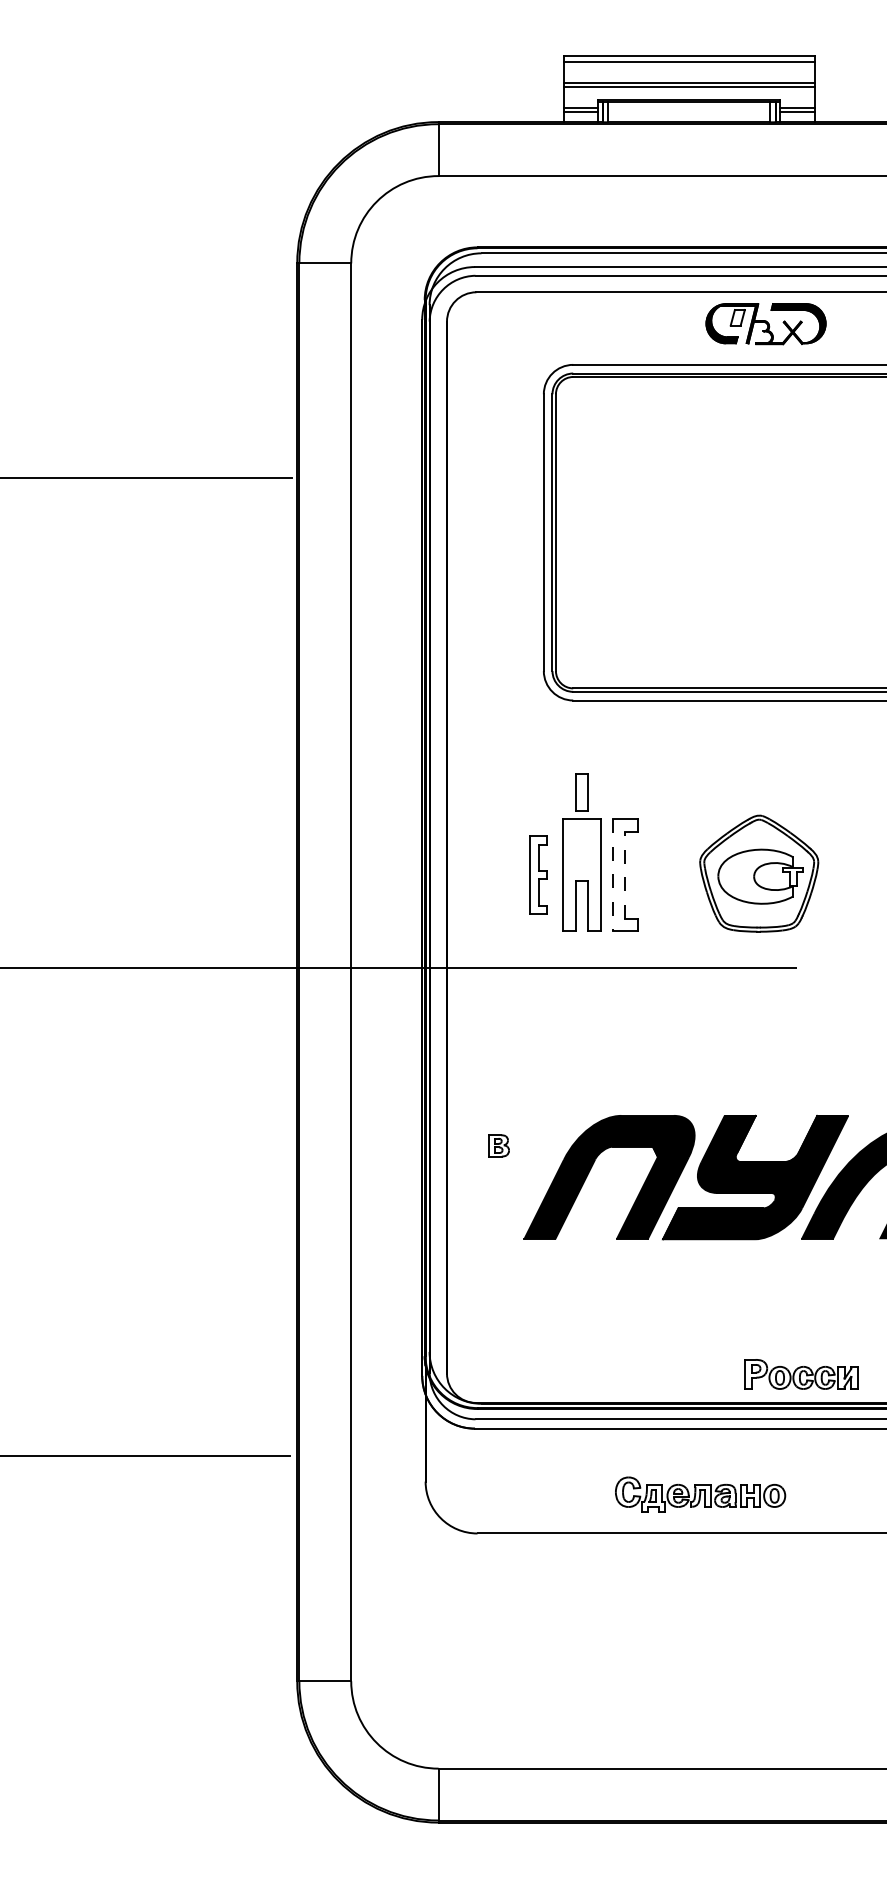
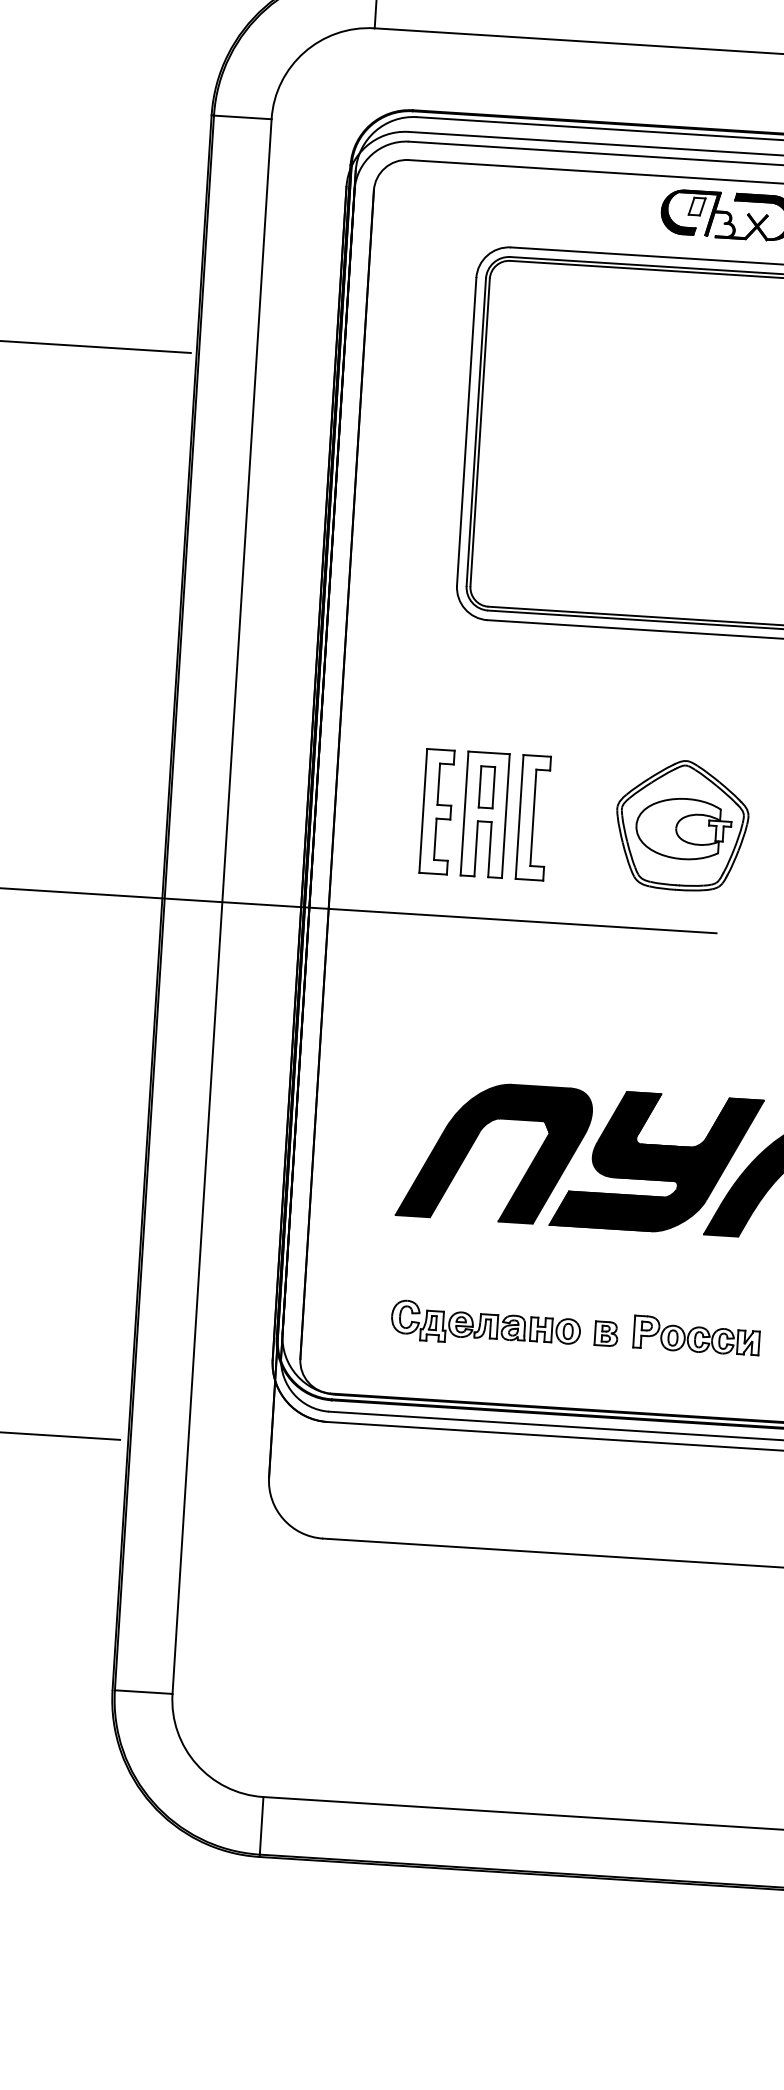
part: (581, 792) -> (486, 787), moved
part: (538, 874) -> (436, 810), size x1.43
line: (625, 874) -> (533, 817), dashed -> solid
line: (613, 875) -> (520, 817), dashed -> solid
part: (498, 1145) -> (605, 1333), moved
part: (801, 1374) -> (697, 1335), moved
part: (700, 1494) -> (485, 1324), moved

